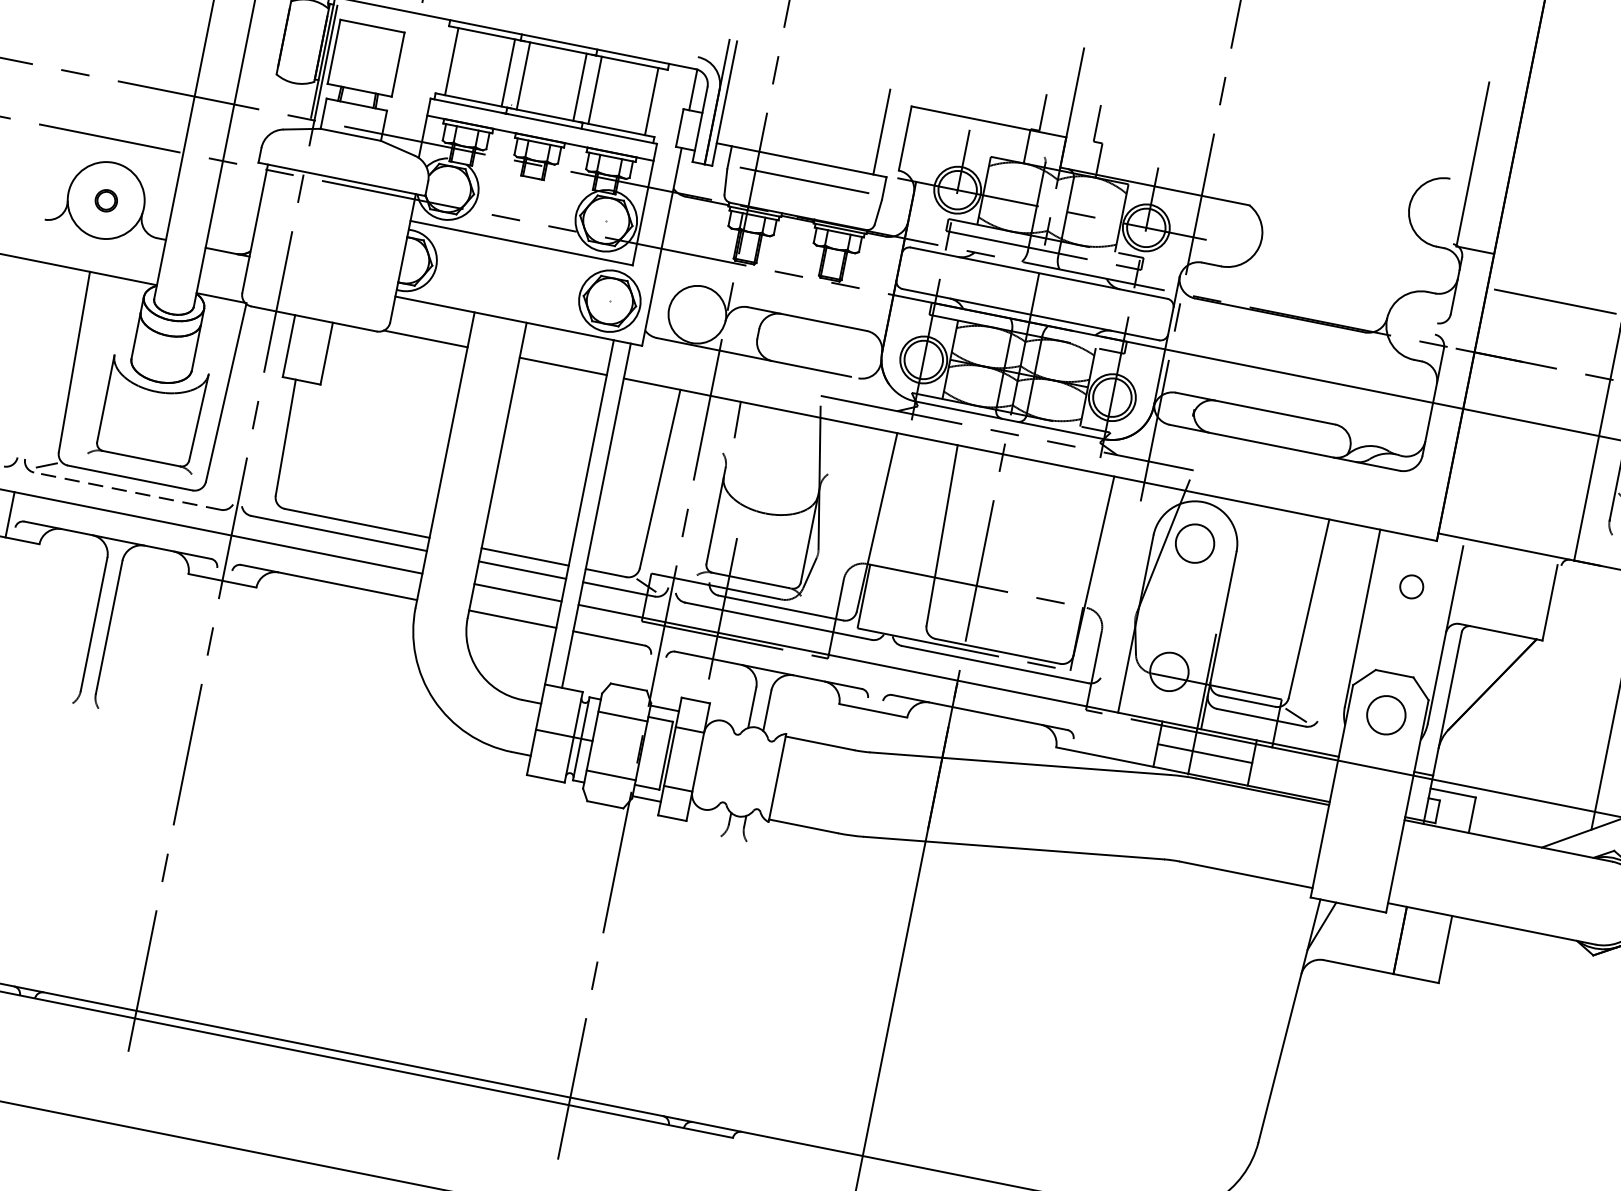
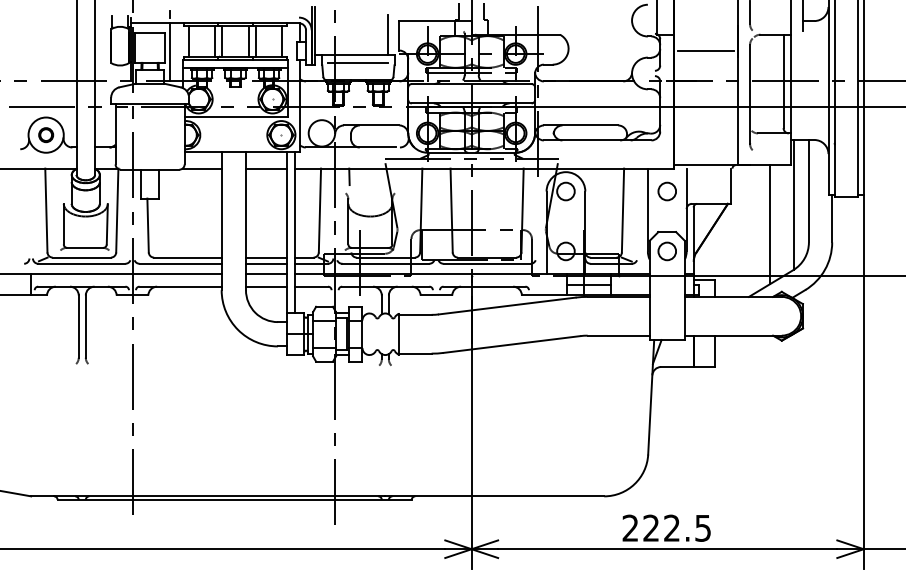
line: (406, 74) -> (169, 51), added
circle: (106, 201) -> (46, 135), size x1.43
line: (126, 490) -> (81, 263), dashed -> solid
circle: (1410, 586) -> (666, 191), size x1.67

